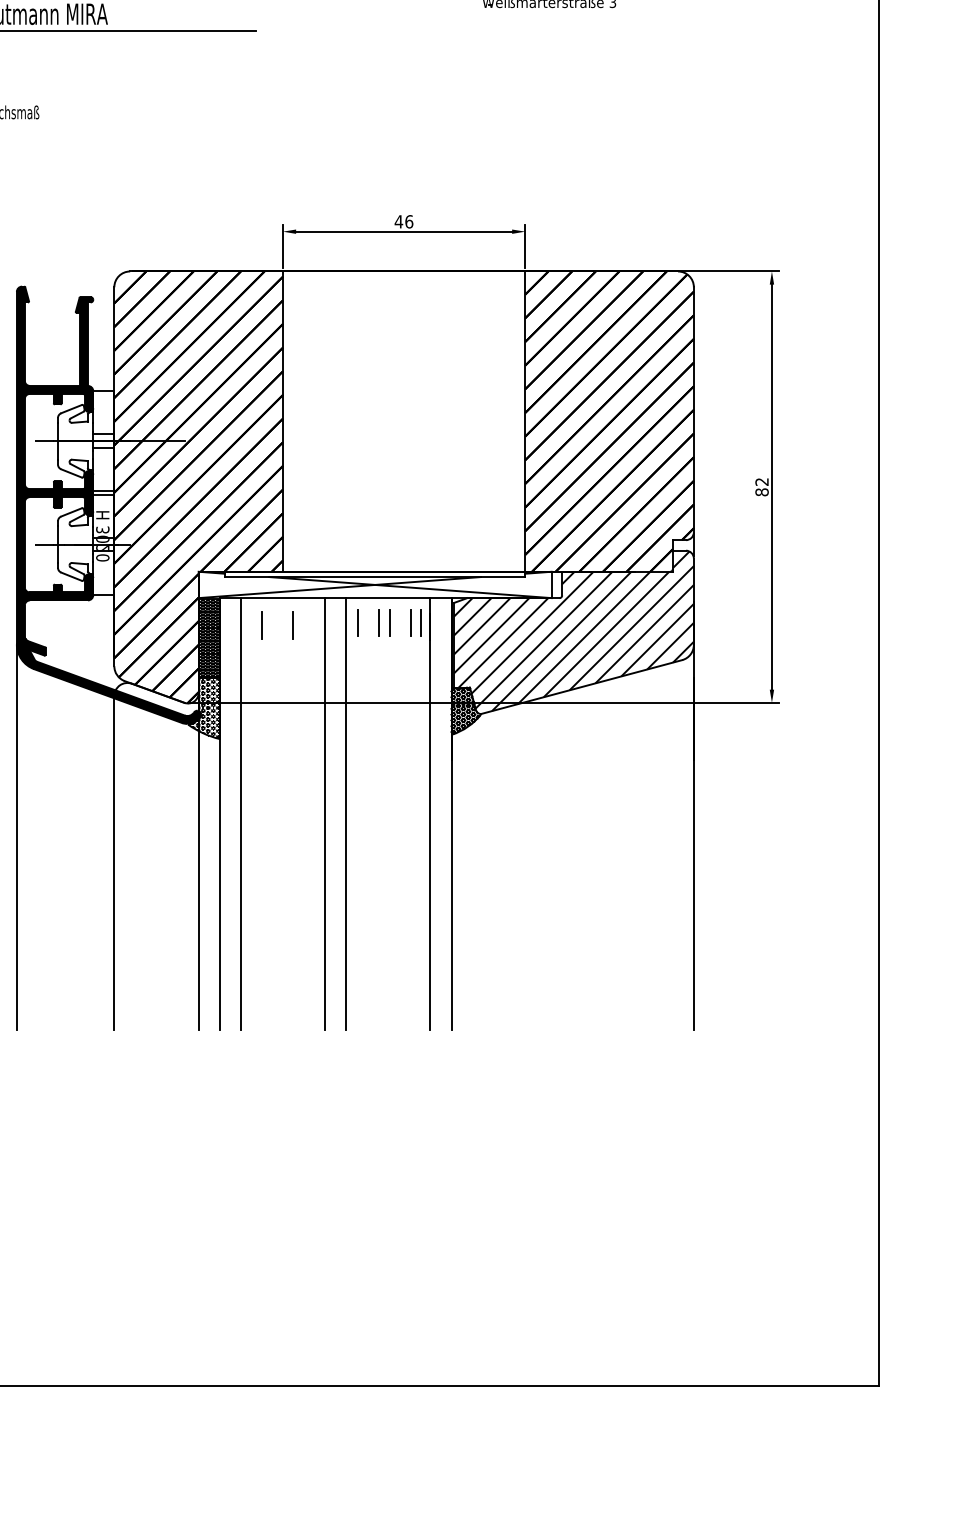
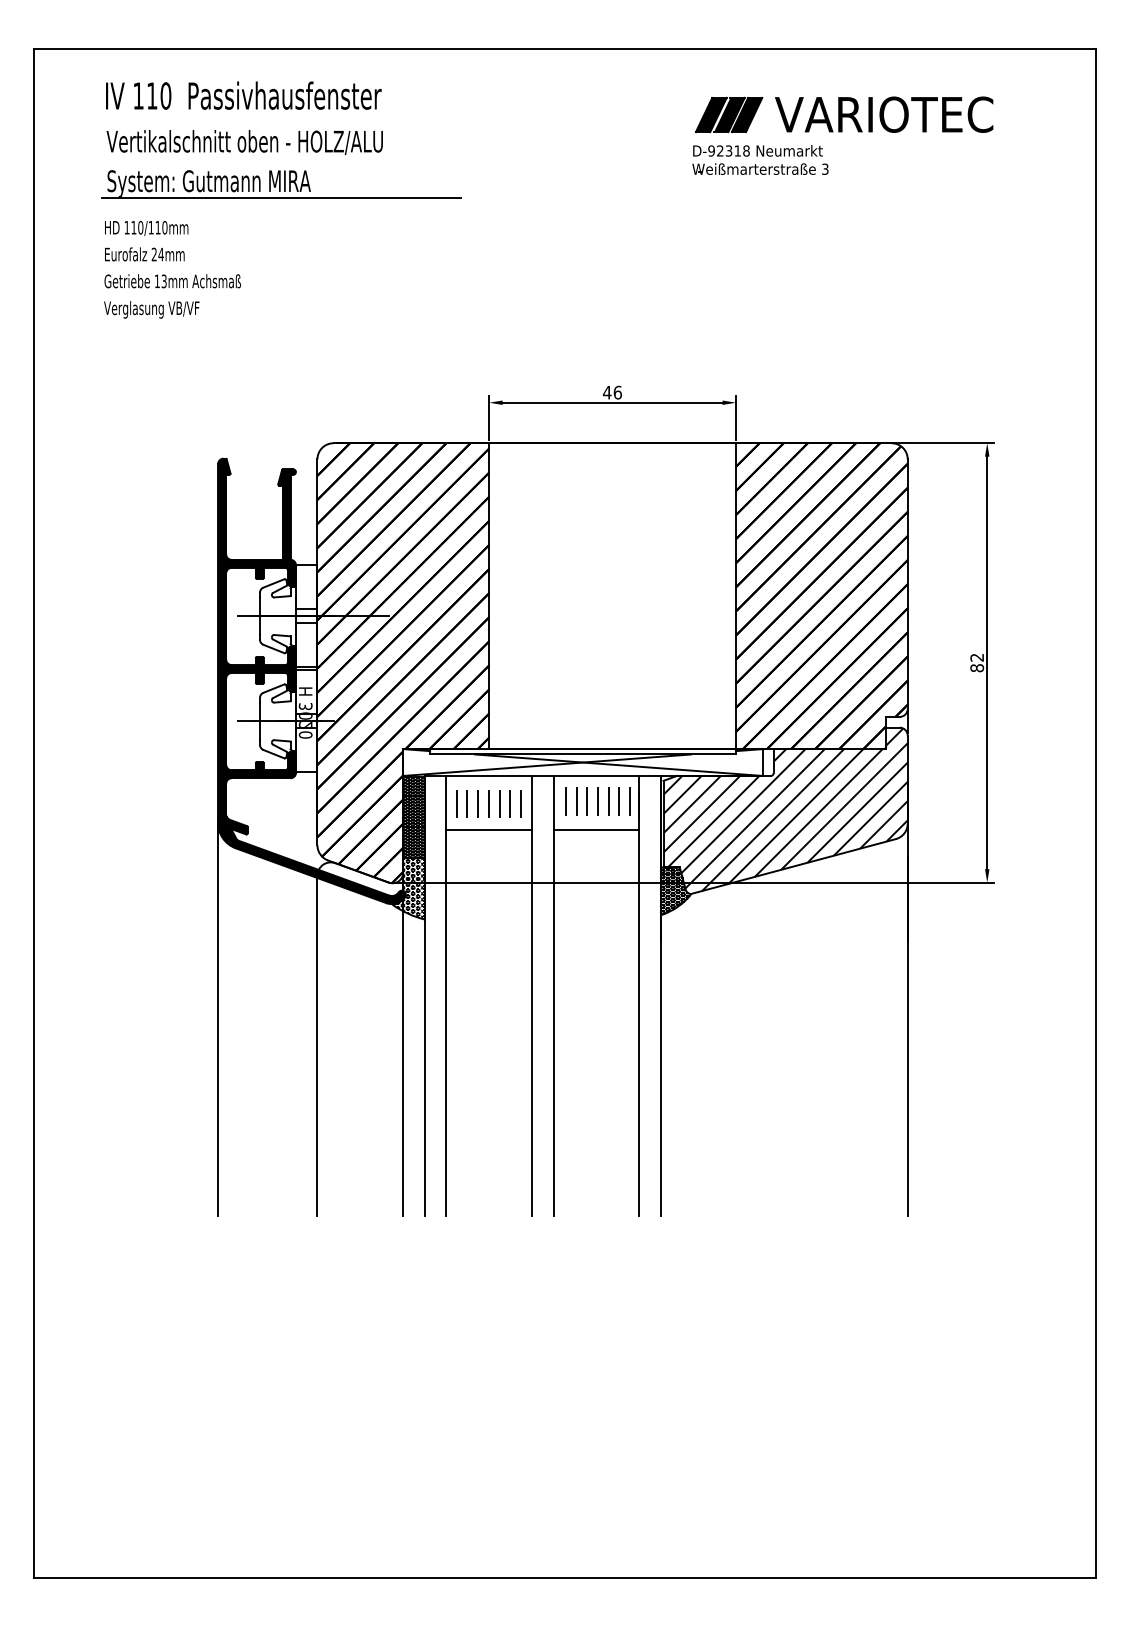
line: (368, 622) -> (576, 800), added
line: (400, 622) -> (608, 800), added
line: (250, 625) -> (456, 803), added
line: (272, 625) -> (478, 803), added
line: (282, 625) -> (488, 803), added
line: (303, 625) -> (510, 803), added
line: (314, 625) -> (521, 803), added
line: (283, 650) -> (489, 829), added
line: (388, 650) -> (596, 829), added

